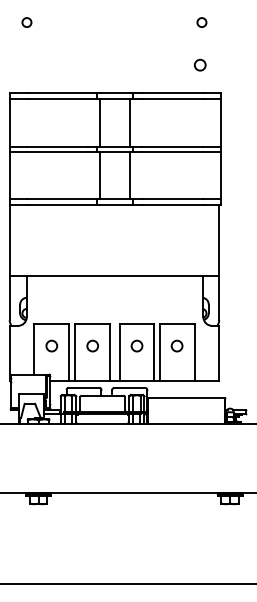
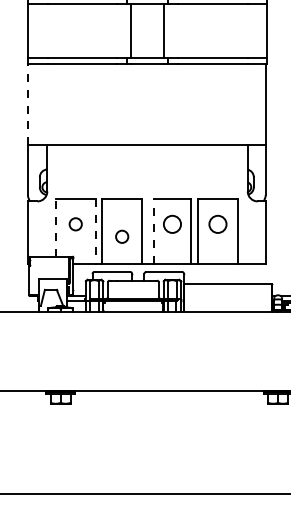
line: (9, 240) -> (27, 104), solid -> dashed
circle: (92, 345) -> (121, 236), moved
circle: (136, 345) -> (171, 223), size x1.4
circle: (176, 345) -> (217, 223), size x1.4
line: (34, 348) -> (56, 227), solid -> dashed
line: (69, 352) -> (95, 231), solid -> dashed
line: (120, 352) -> (153, 231), solid -> dashed

